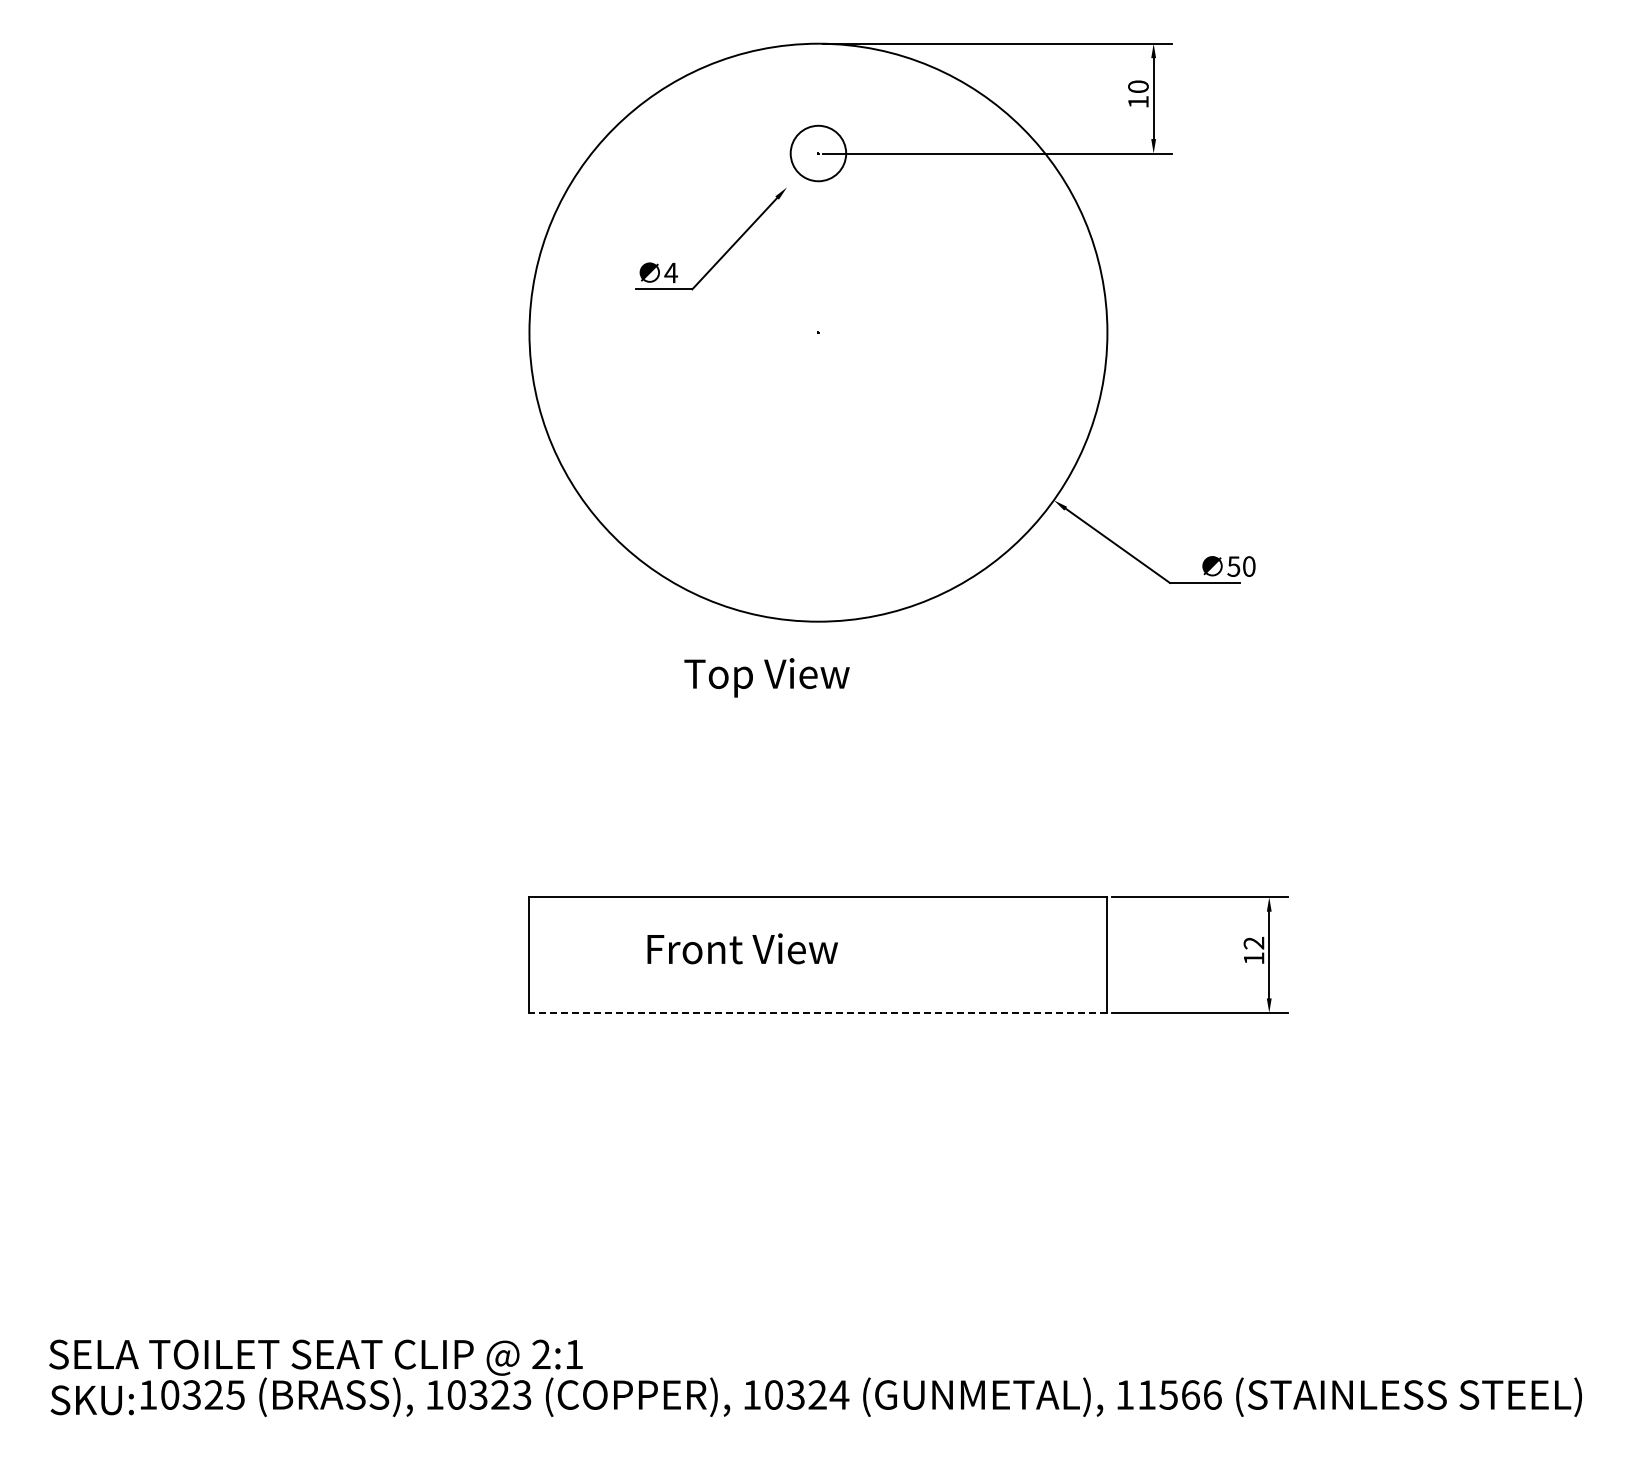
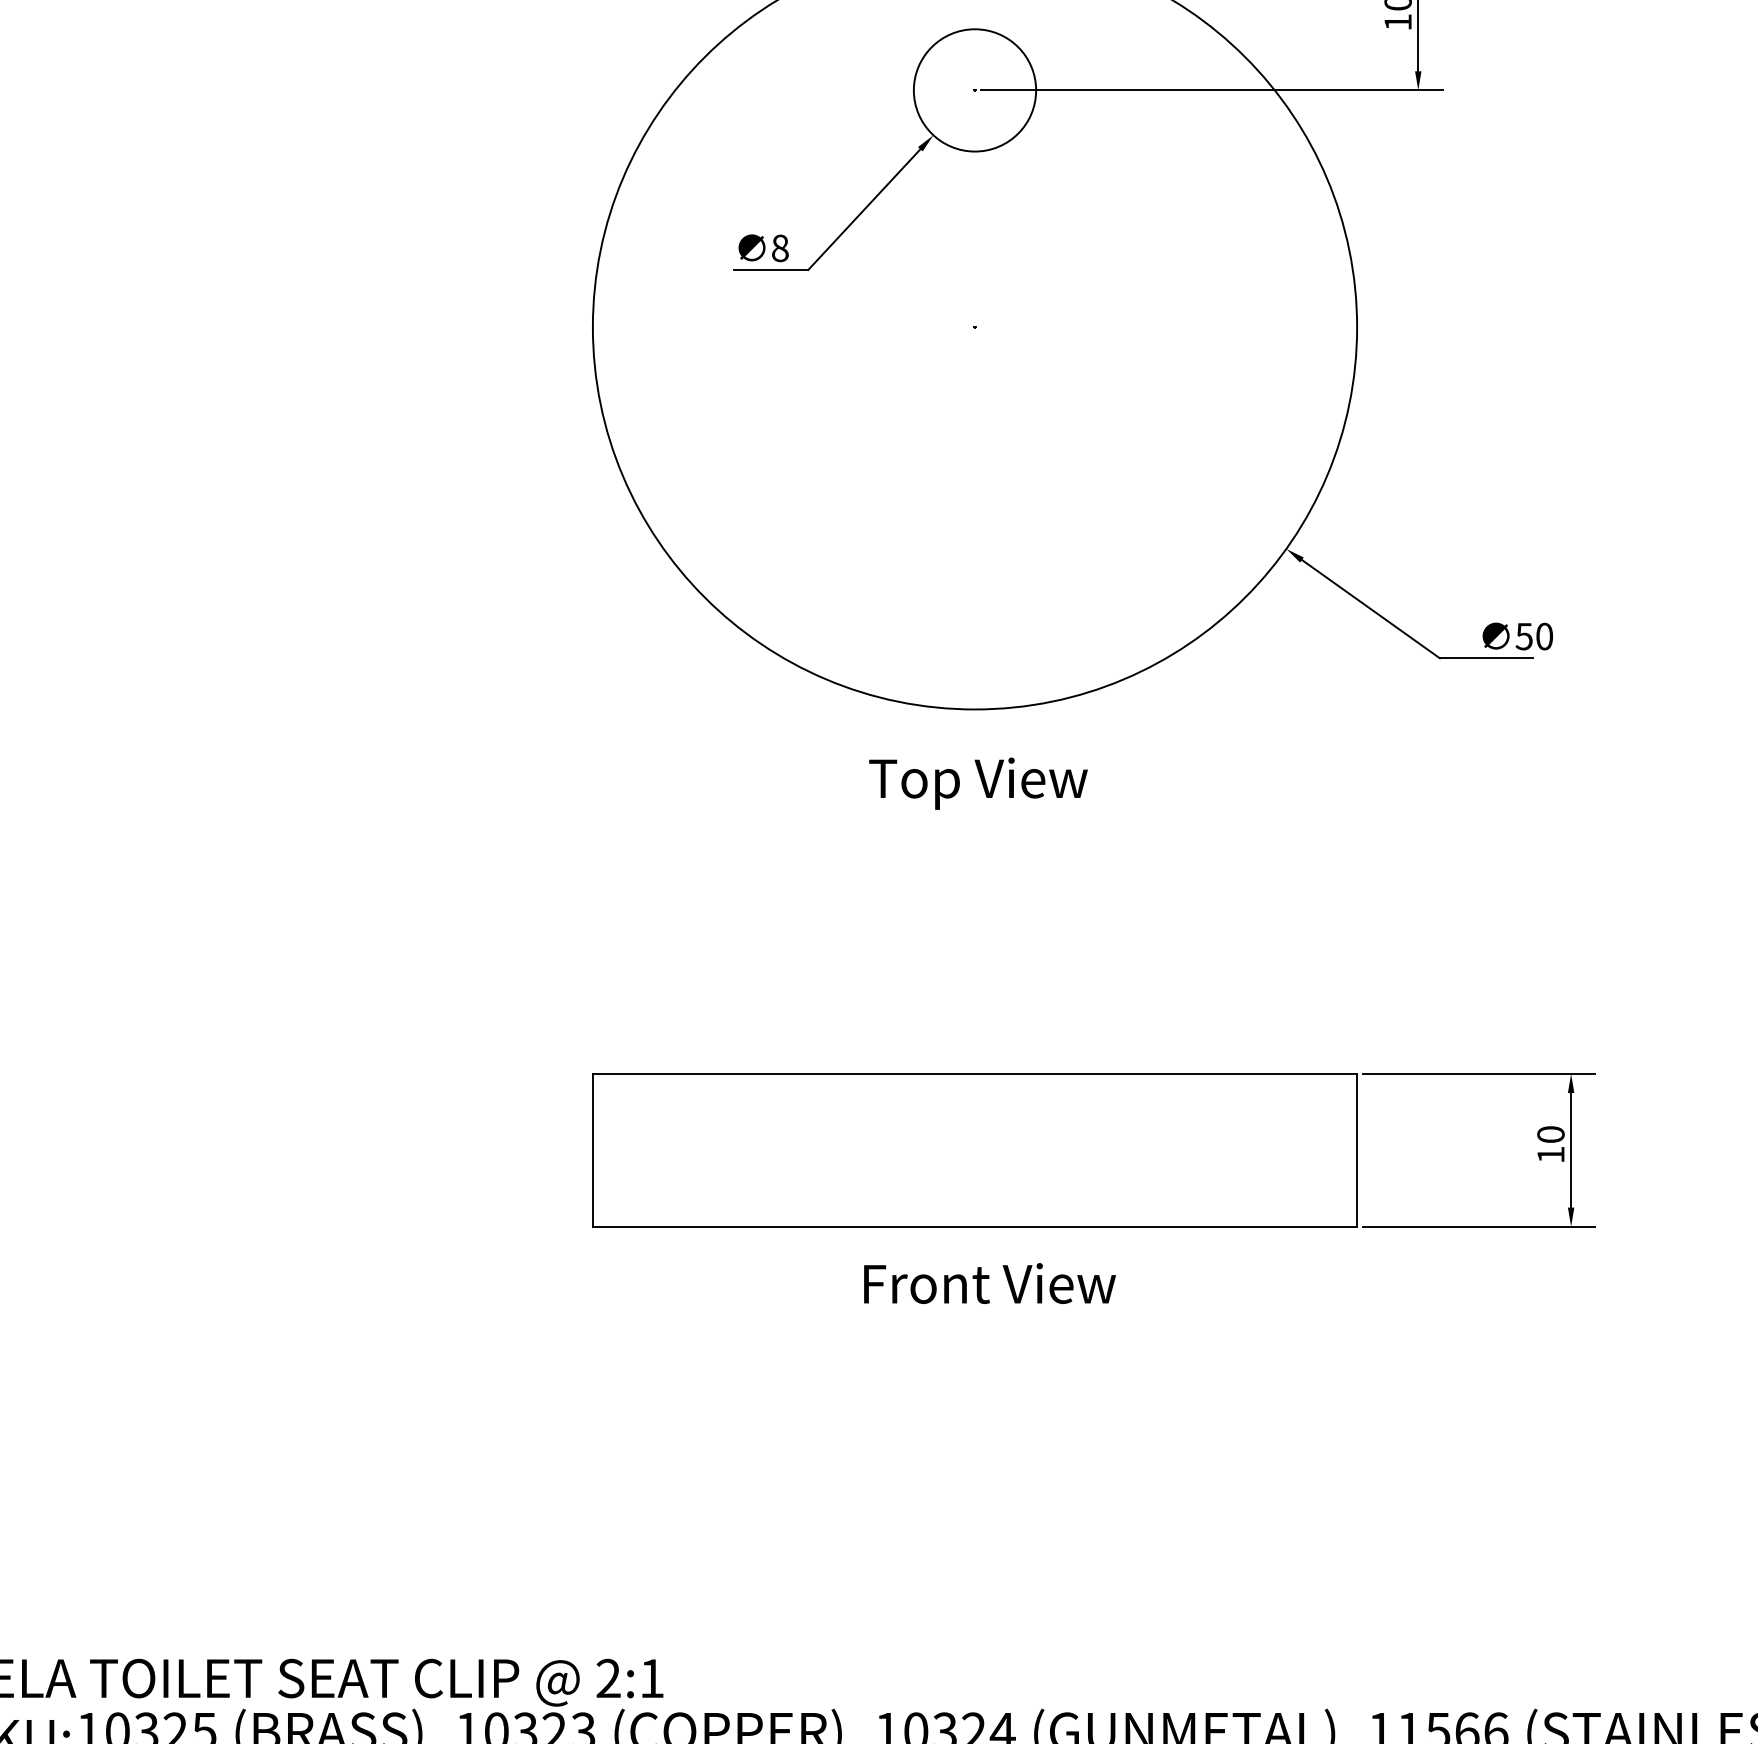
circle: (818, 153) -> (975, 90), size x1.67
text: (671, 272) -> (780, 247), 4 -> 8
text: (766, 677) -> (977, 783), moved
text: (1253, 942) -> (1550, 1133), 12 -> 10
text: (742, 948) -> (989, 1283), moved
line: (818, 1012) -> (975, 1226), dashed -> solid

